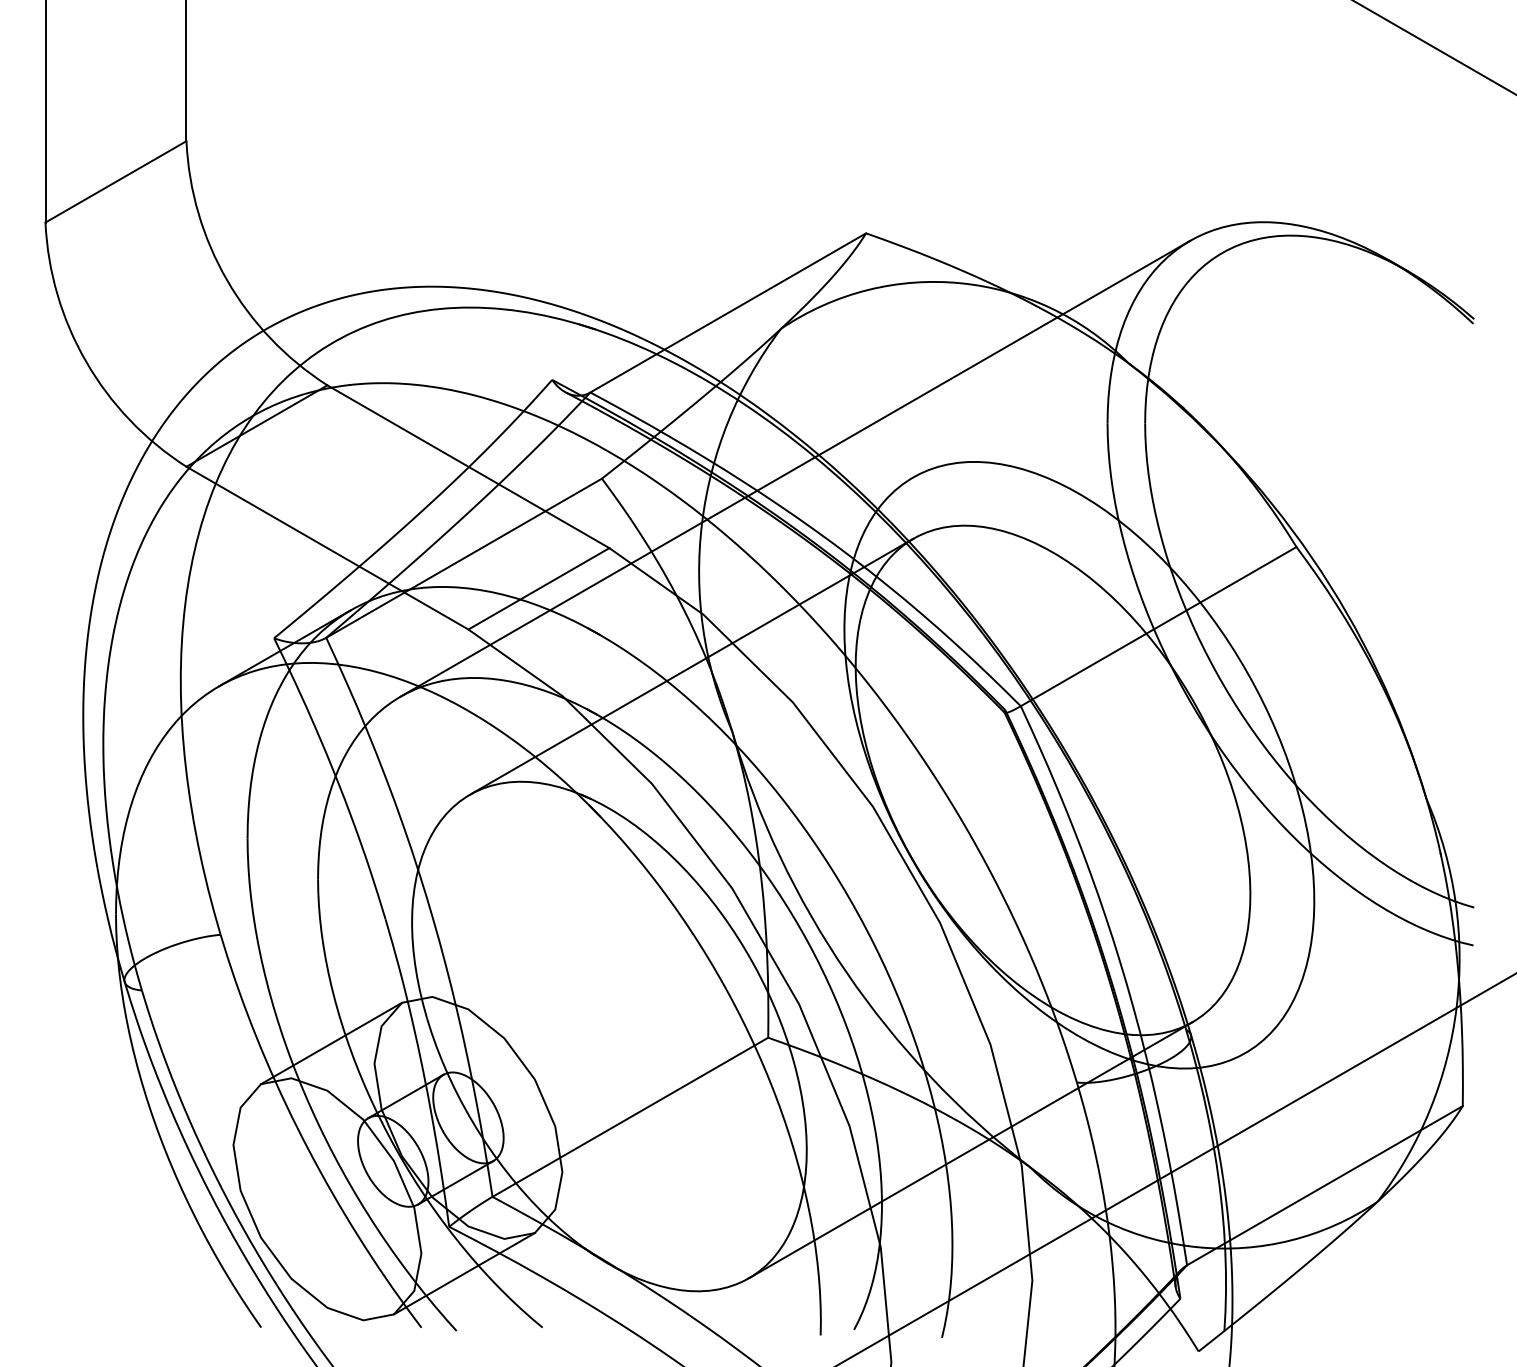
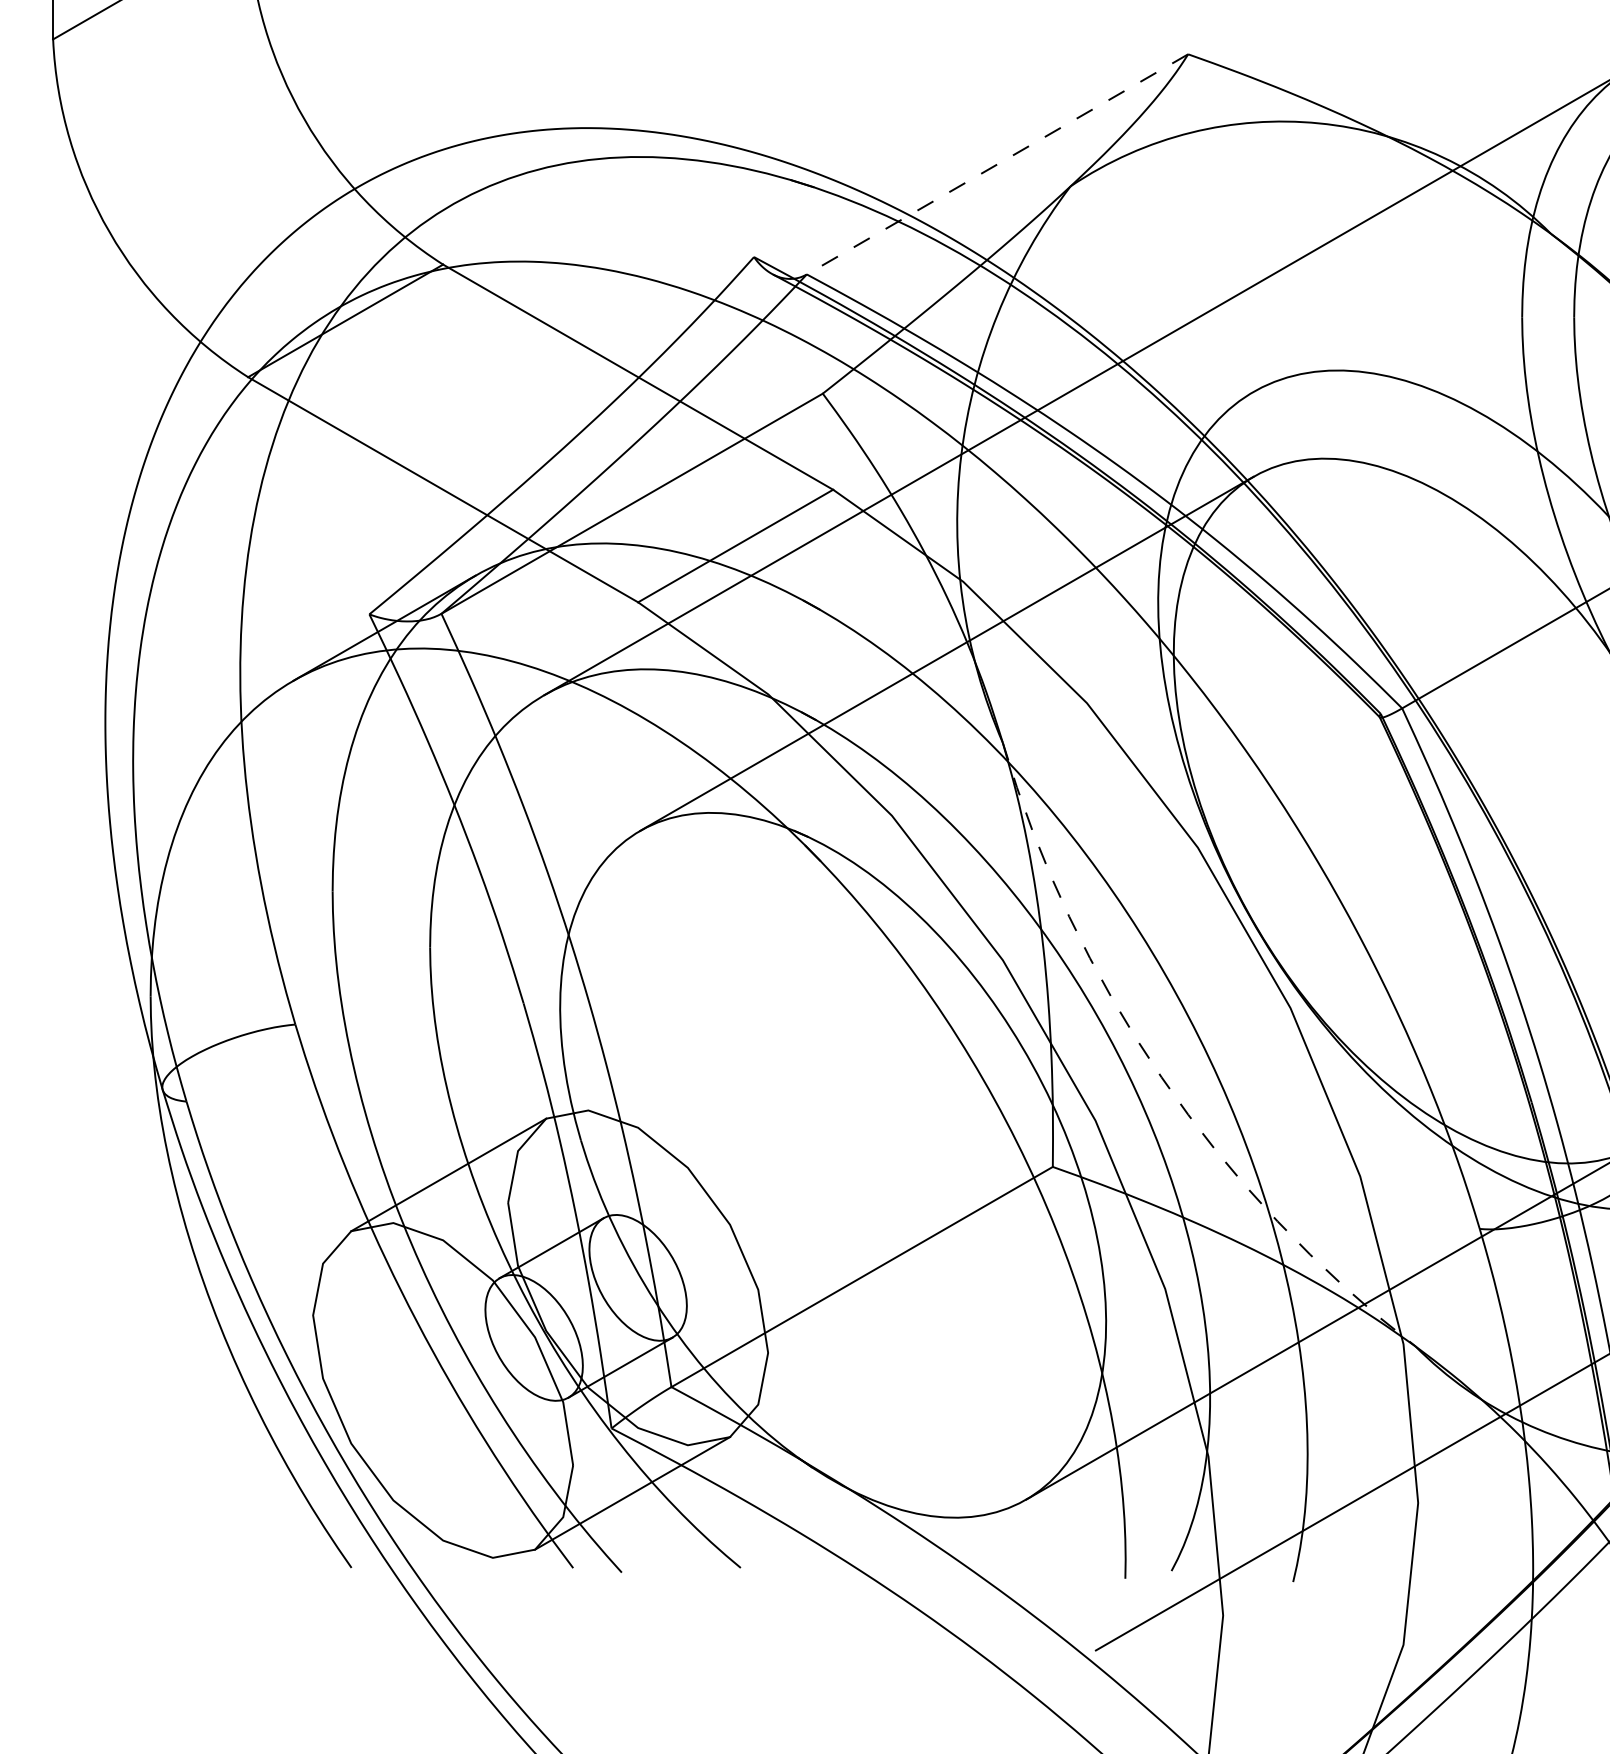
line: (727, 313) -> (996, 165), solid -> dashed
arc: (846, 972) -> (1161, 1076), solid -> dashed

